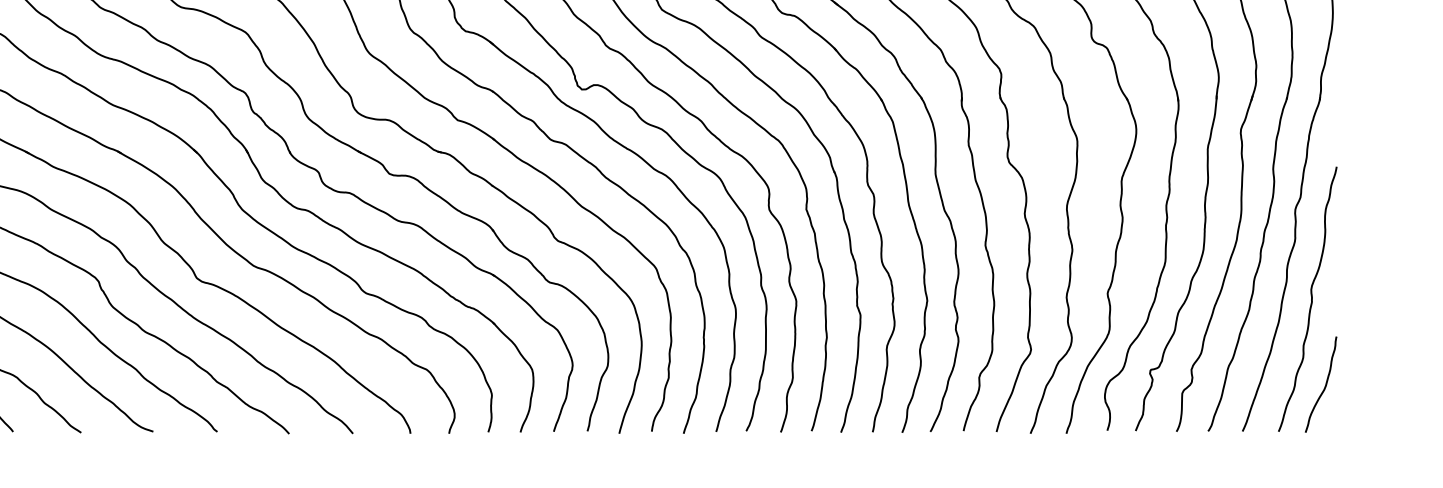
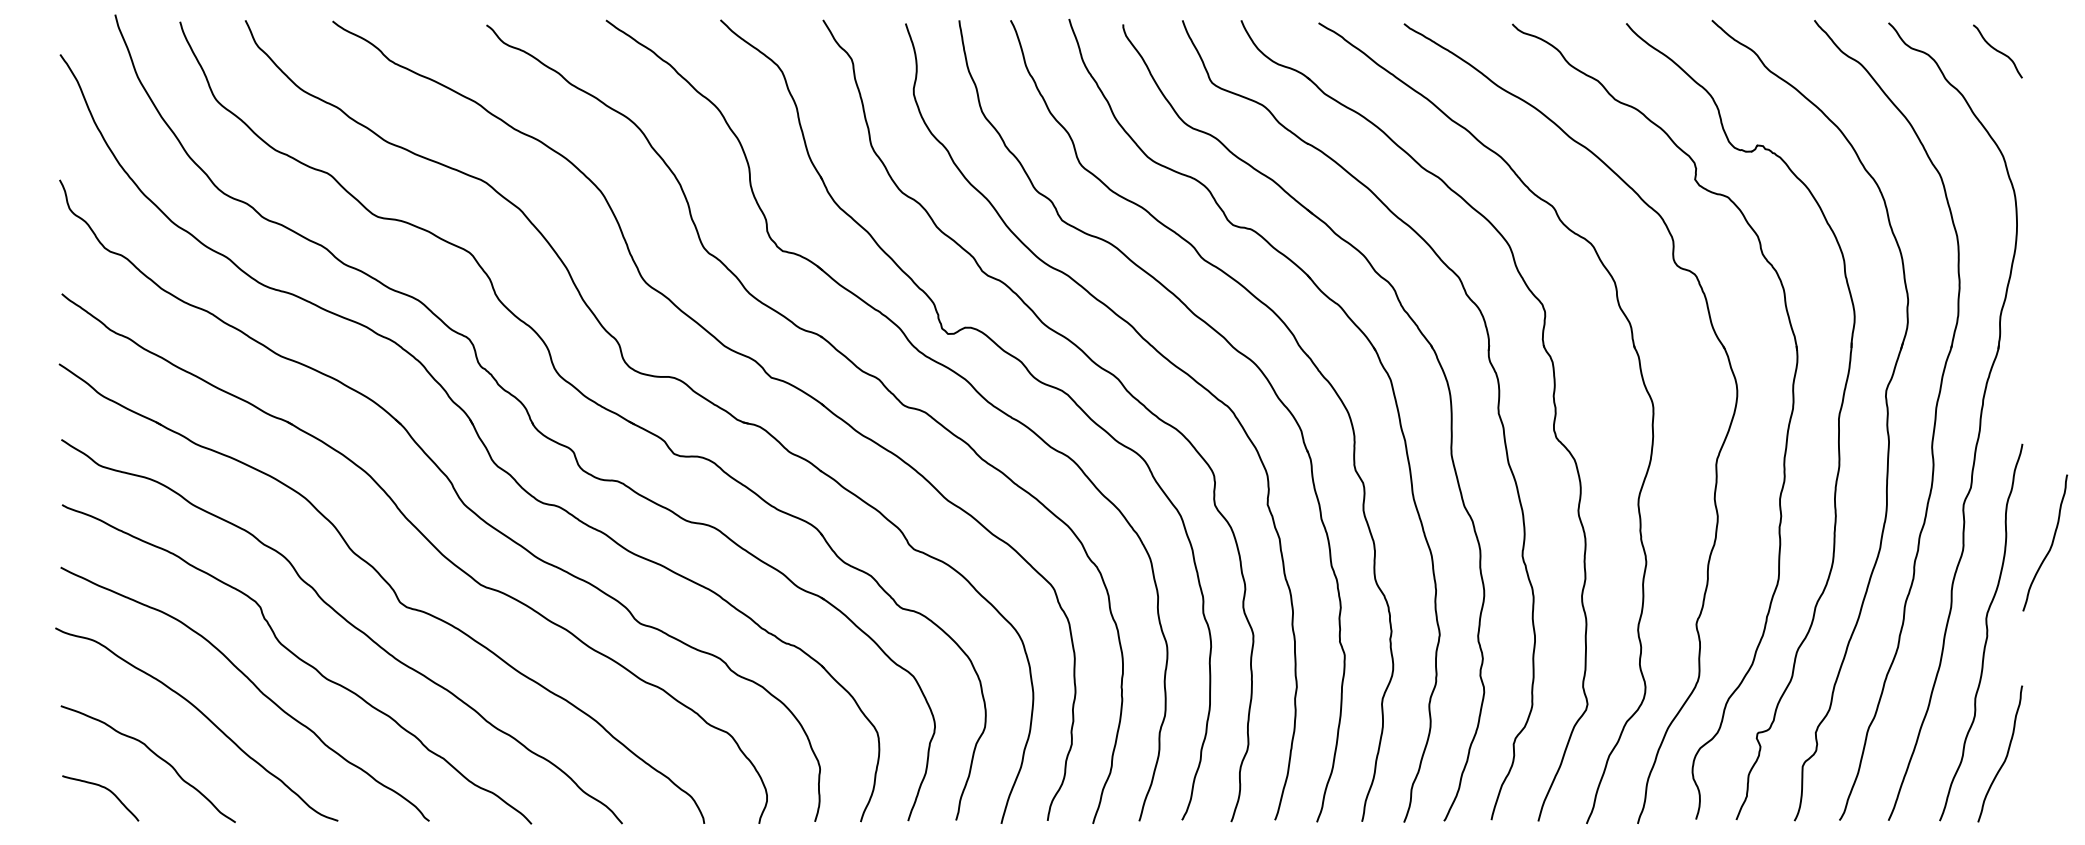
curve: (1356, 238) -> (2050, 545), added

